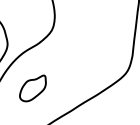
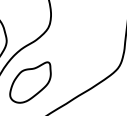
part: (32, 88) -> (30, 82), size x1.67

